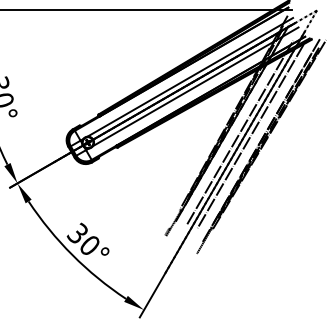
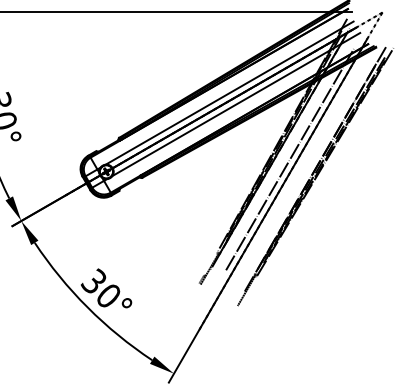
line: (249, 136) -> (301, 164), removed

